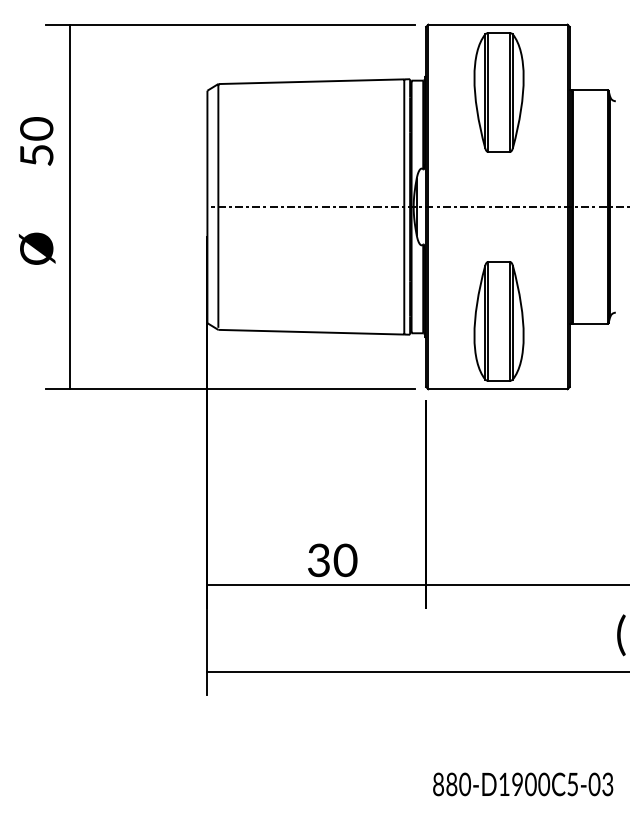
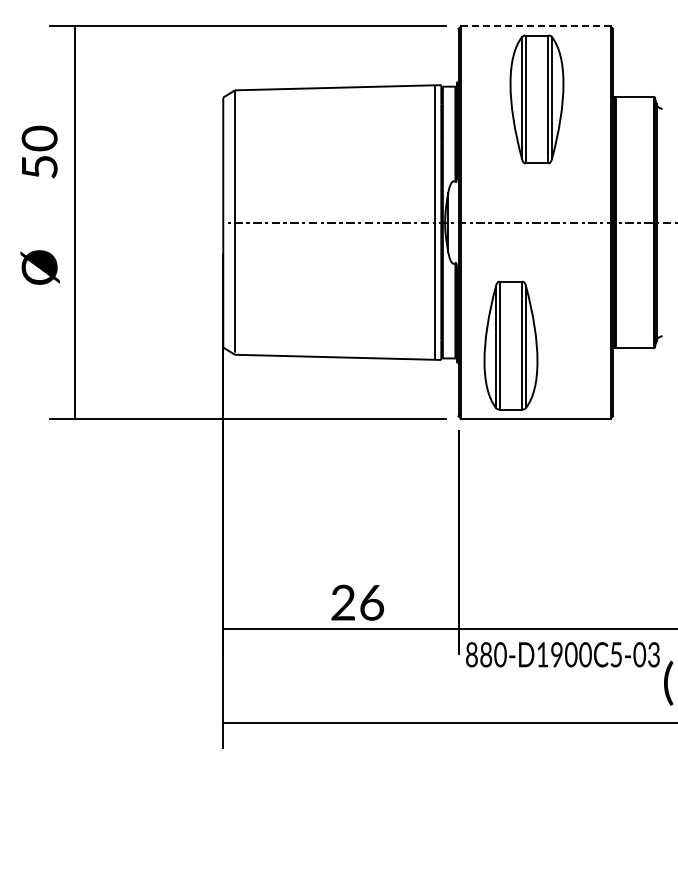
line: (497, 24) -> (535, 26), solid -> dashed
part: (498, 321) -> (510, 345), moved
text: (332, 560) -> (357, 602), 30 -> 26
text: (522, 784) -> (562, 654), moved

